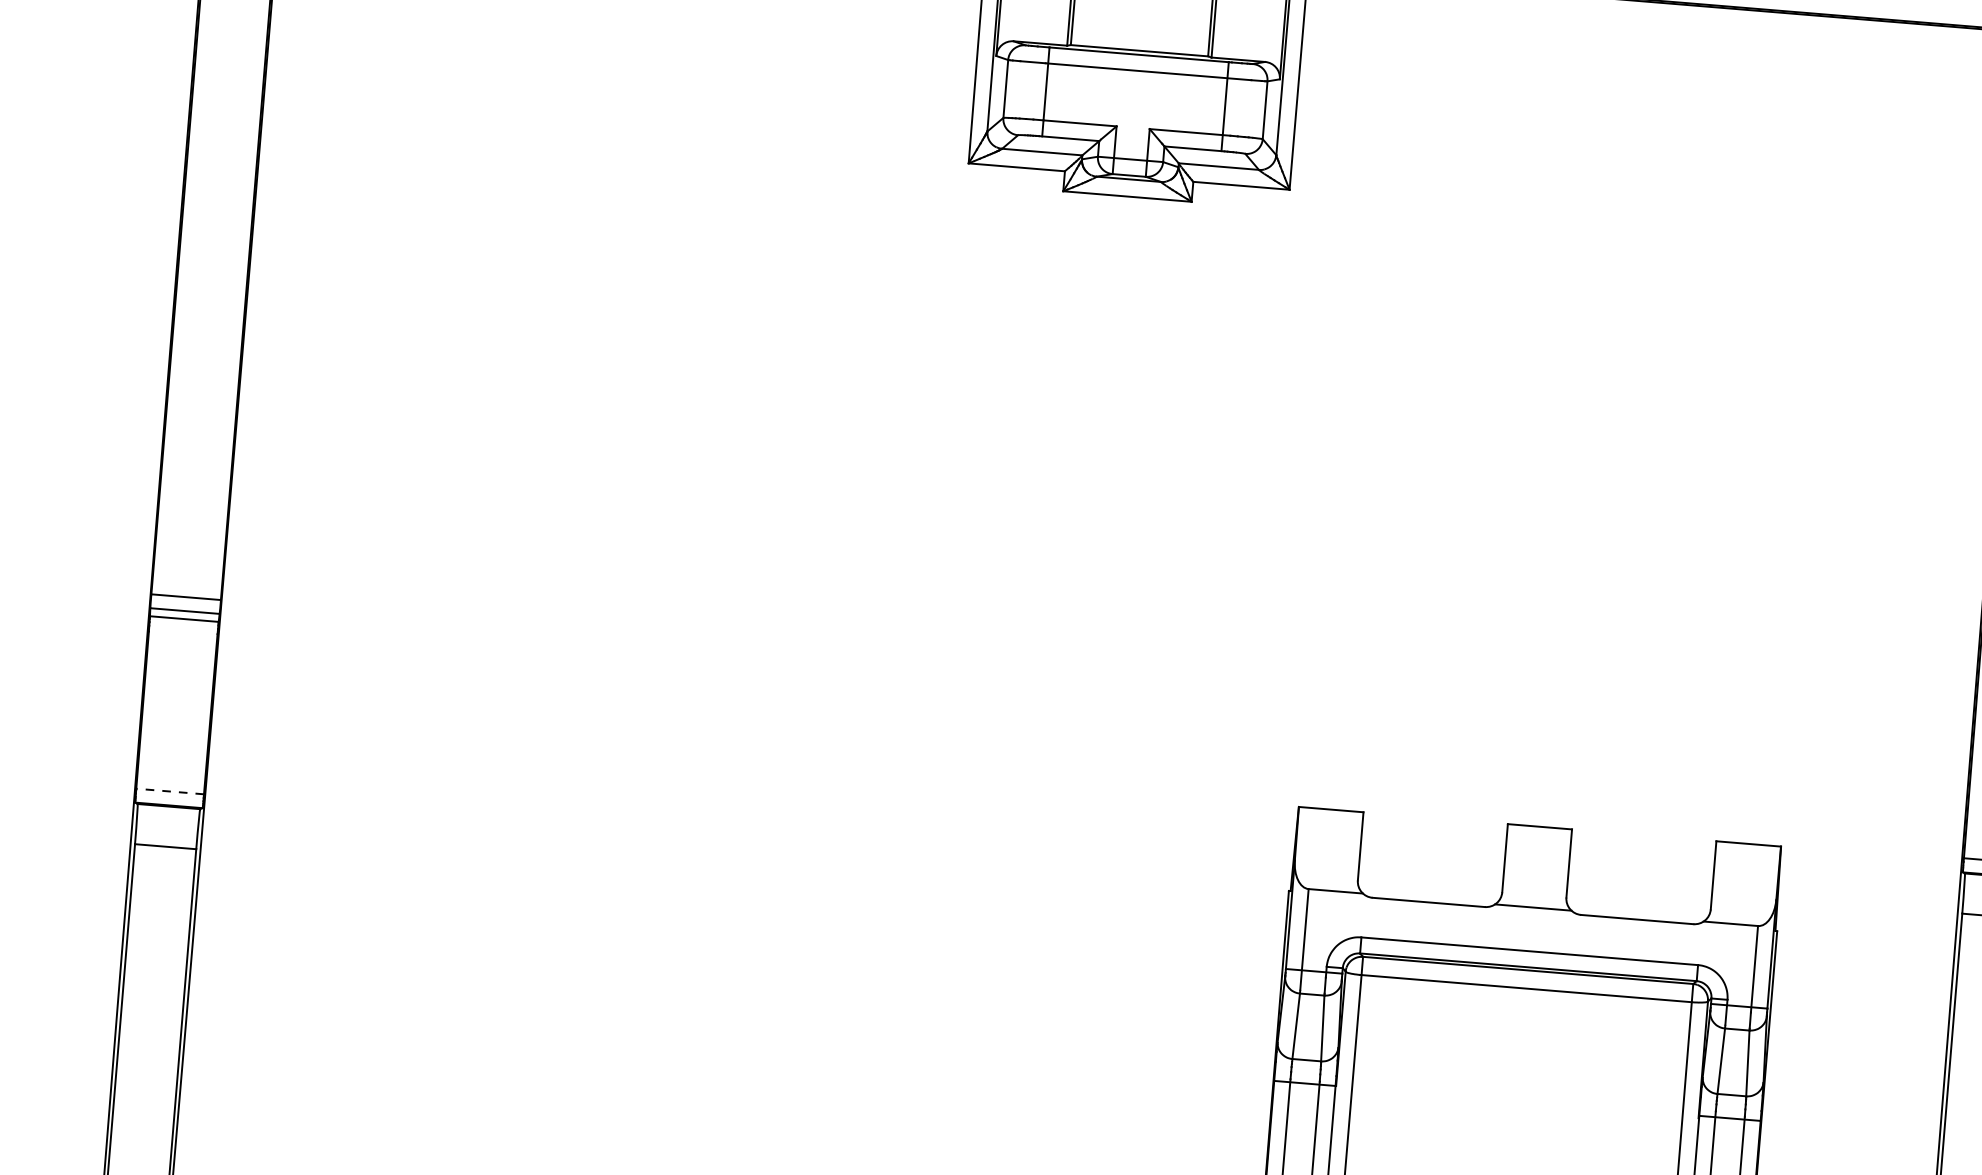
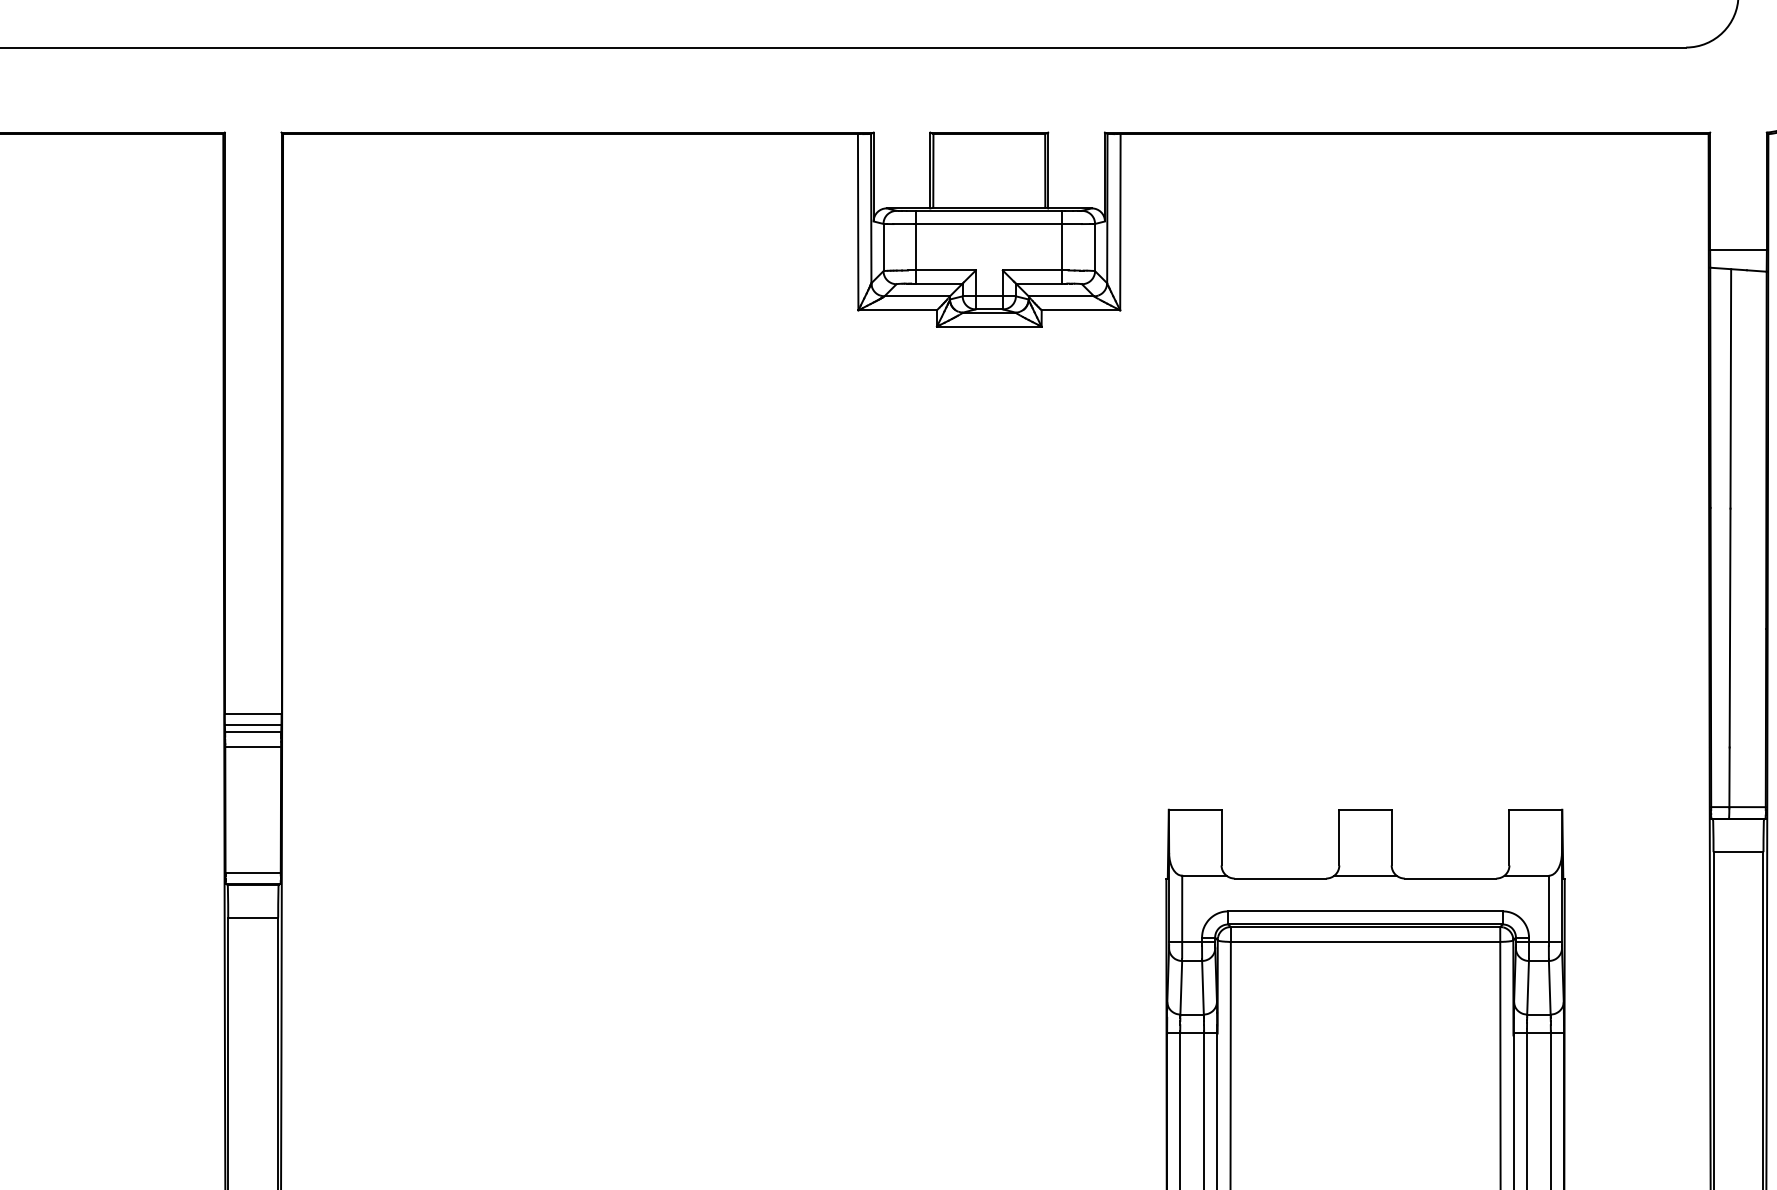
line: (183, 637) -> (253, 746), added
line: (170, 791) -> (253, 872), dashed -> solid

